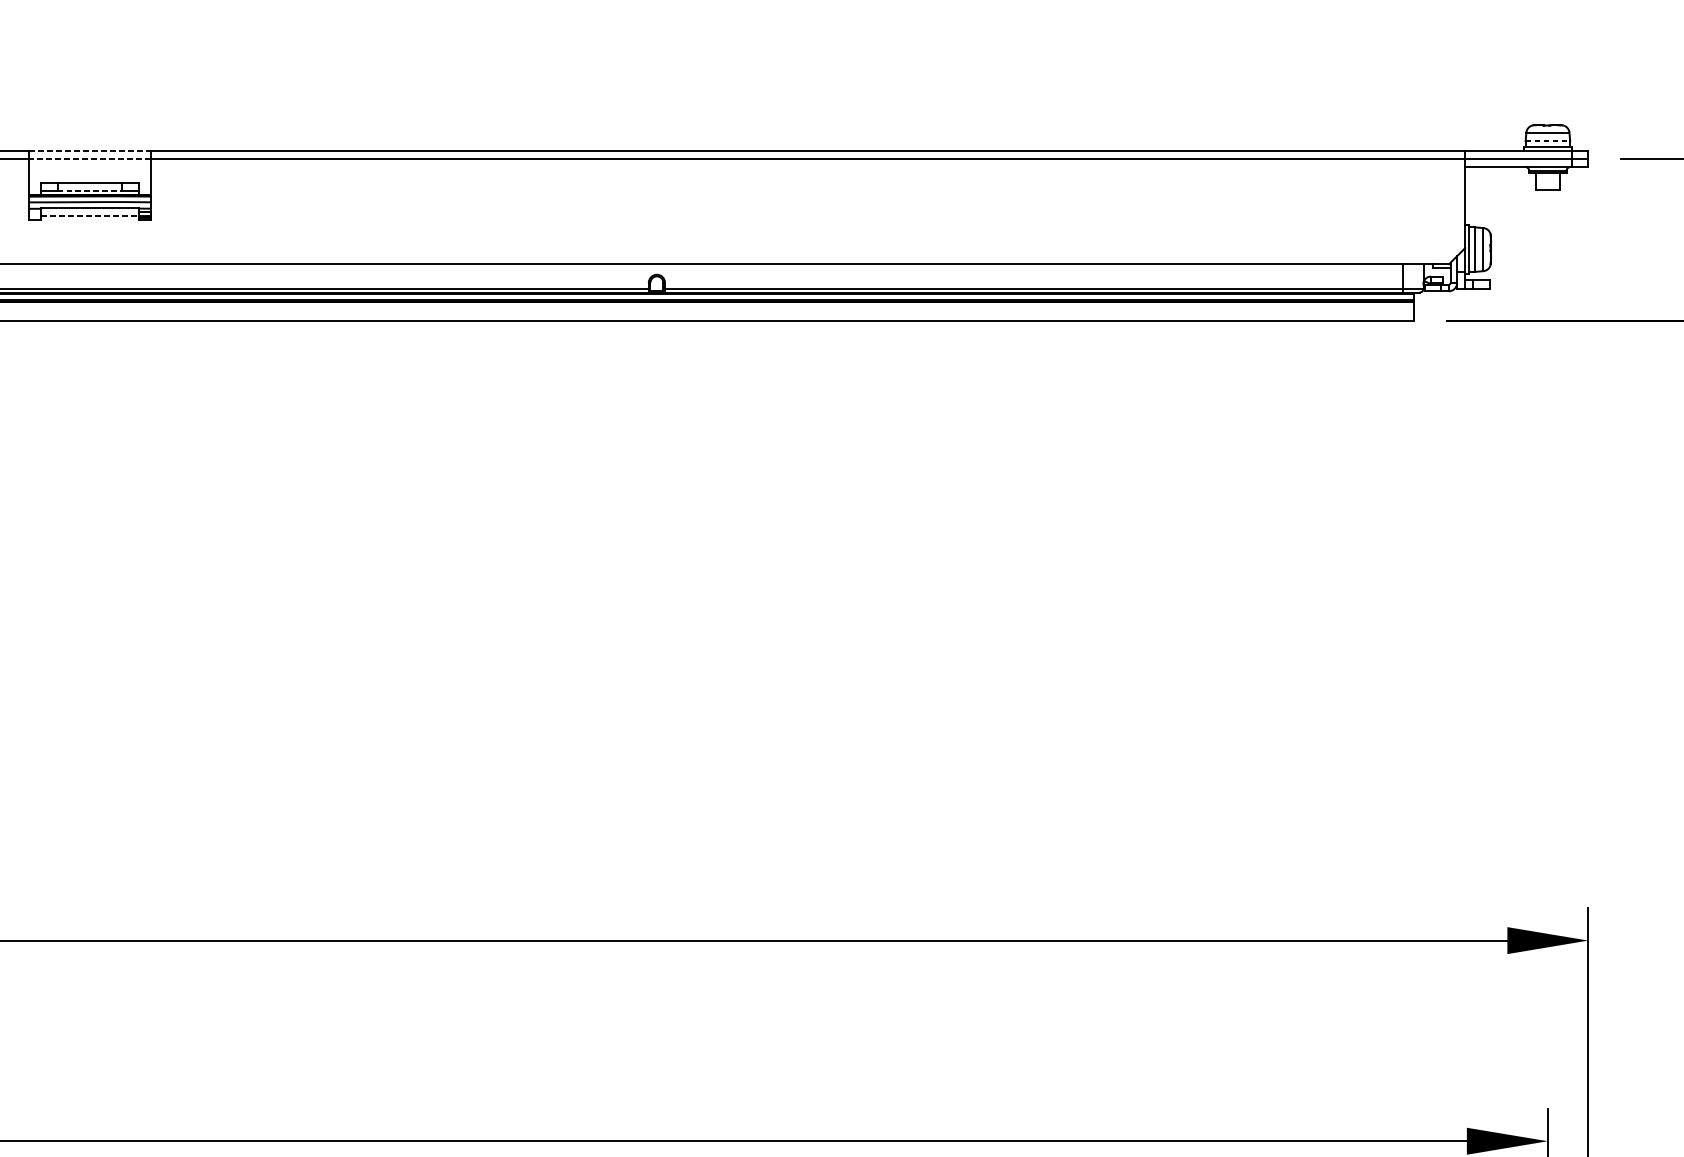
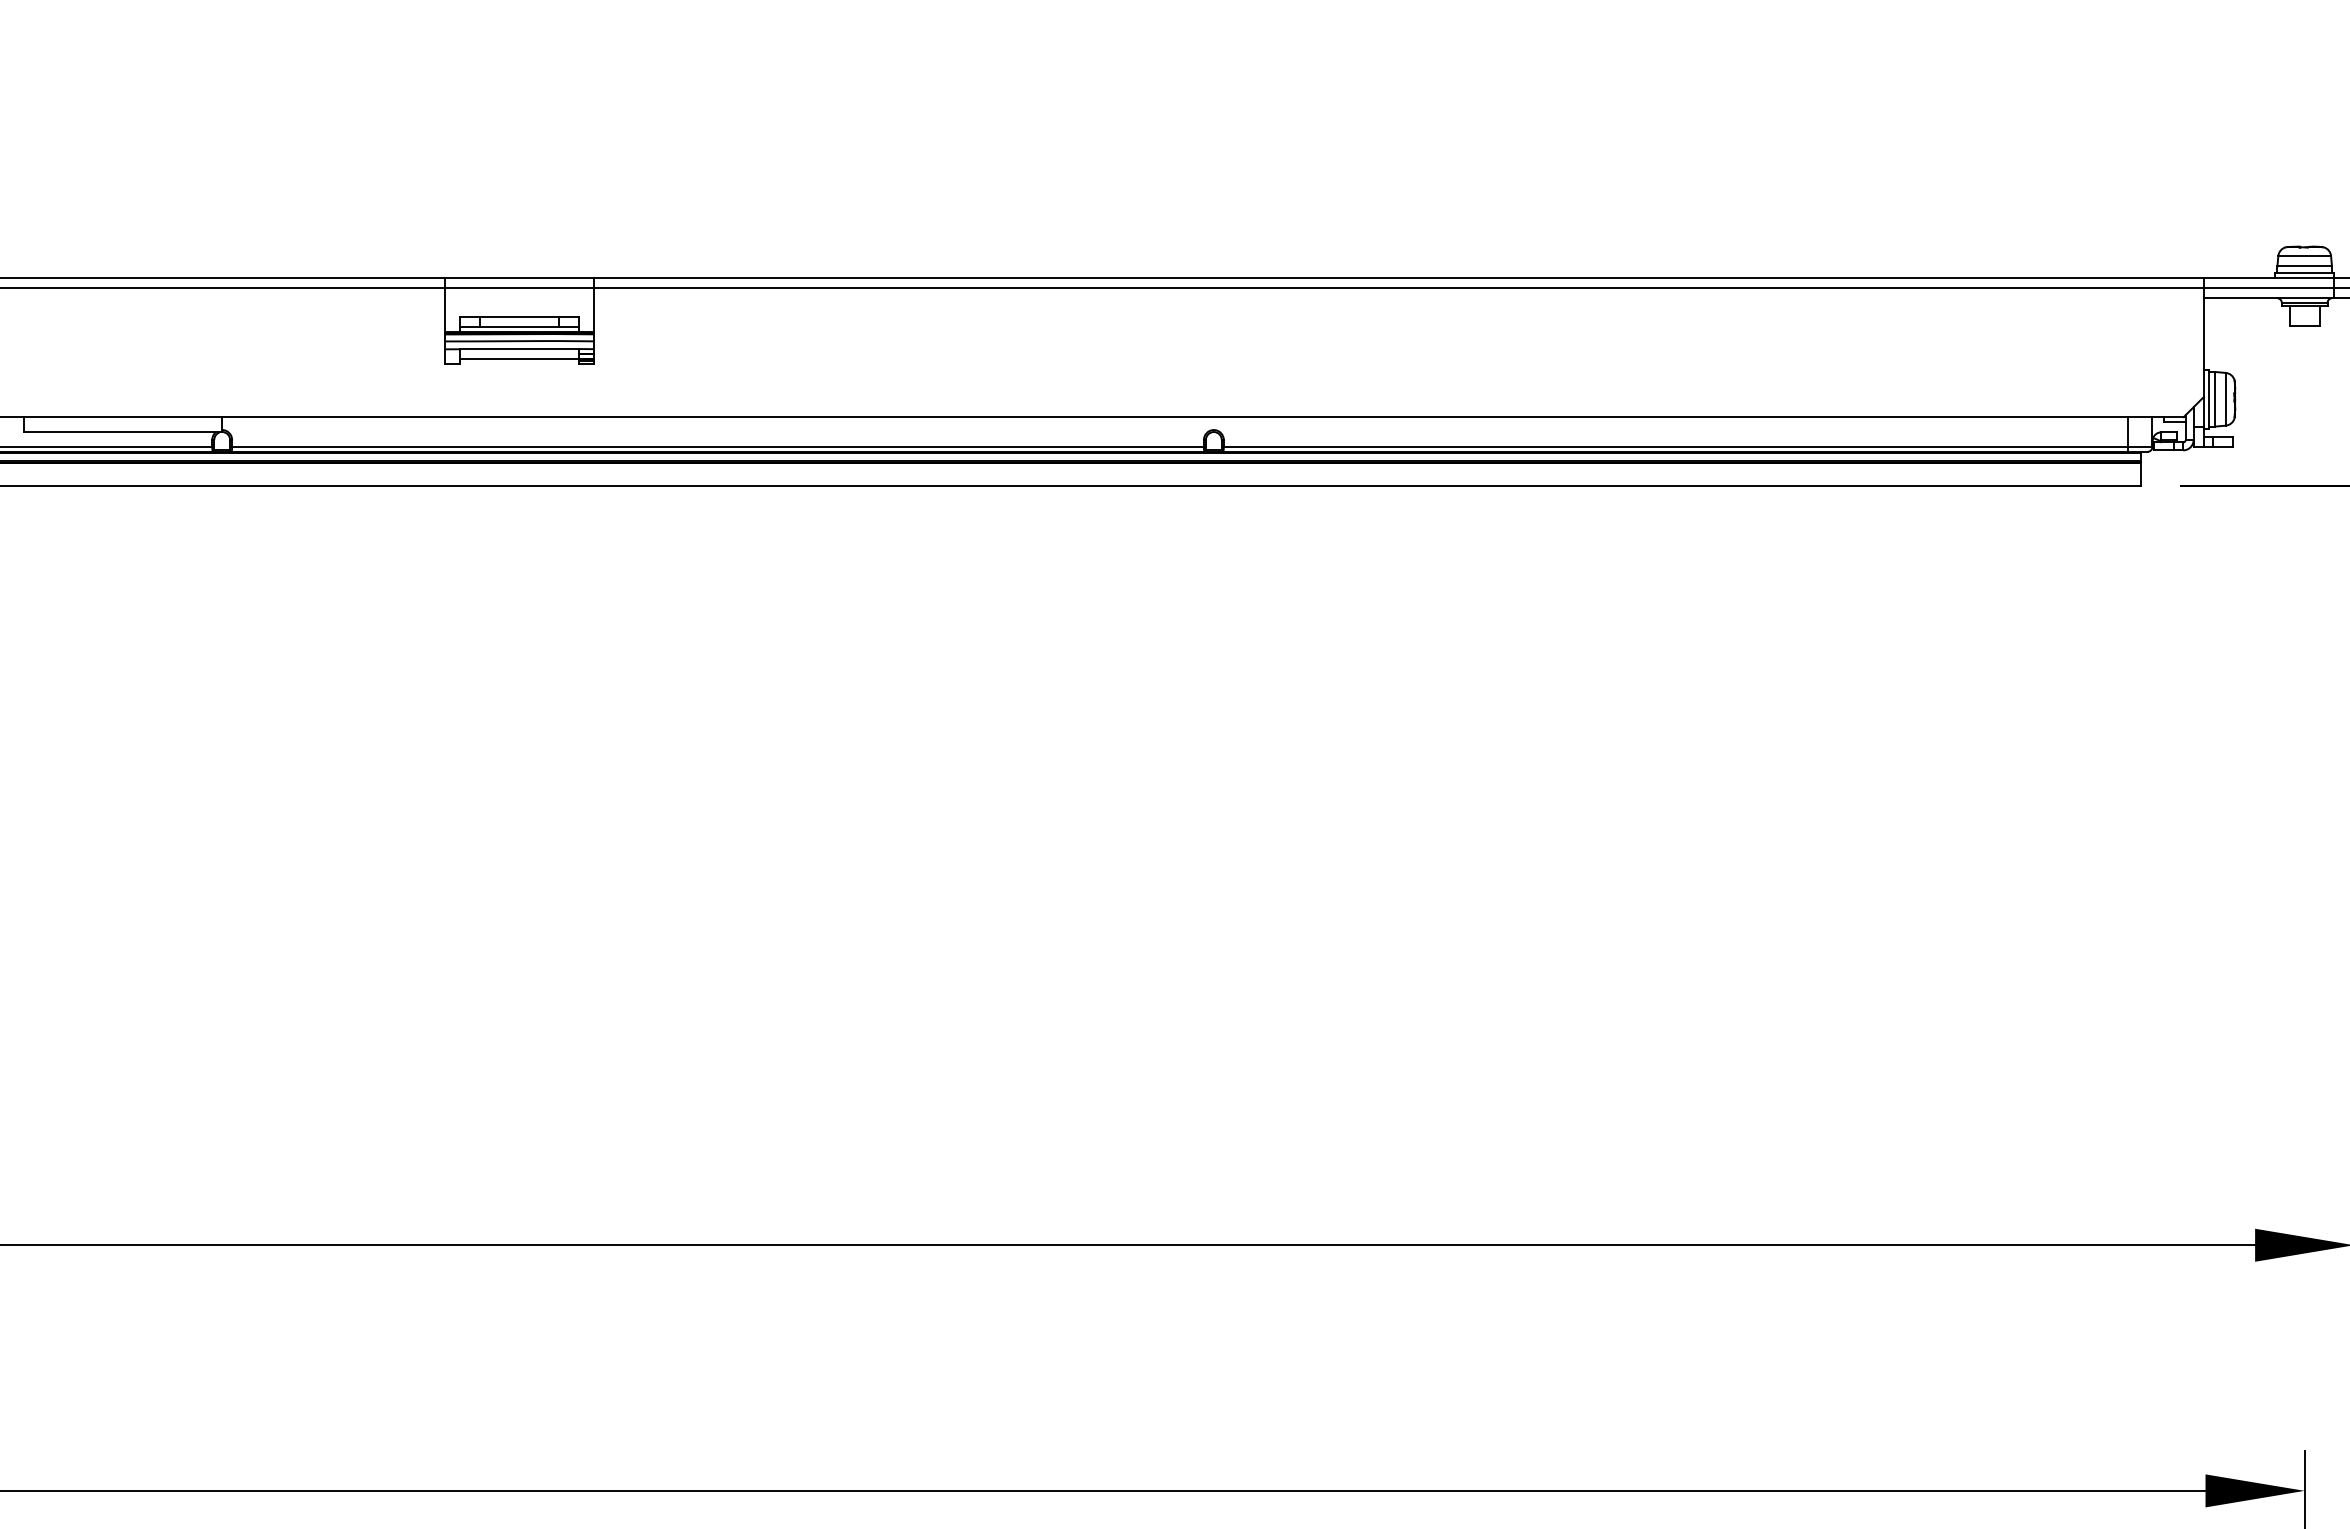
line: (1548, 141) -> (2305, 266), dashed -> solid
line: (90, 150) -> (520, 278), dashed -> solid
line: (89, 159) -> (519, 288), dashed -> solid
line: (89, 190) -> (519, 327), dashed -> solid
line: (89, 216) -> (519, 358), dashed -> solid

